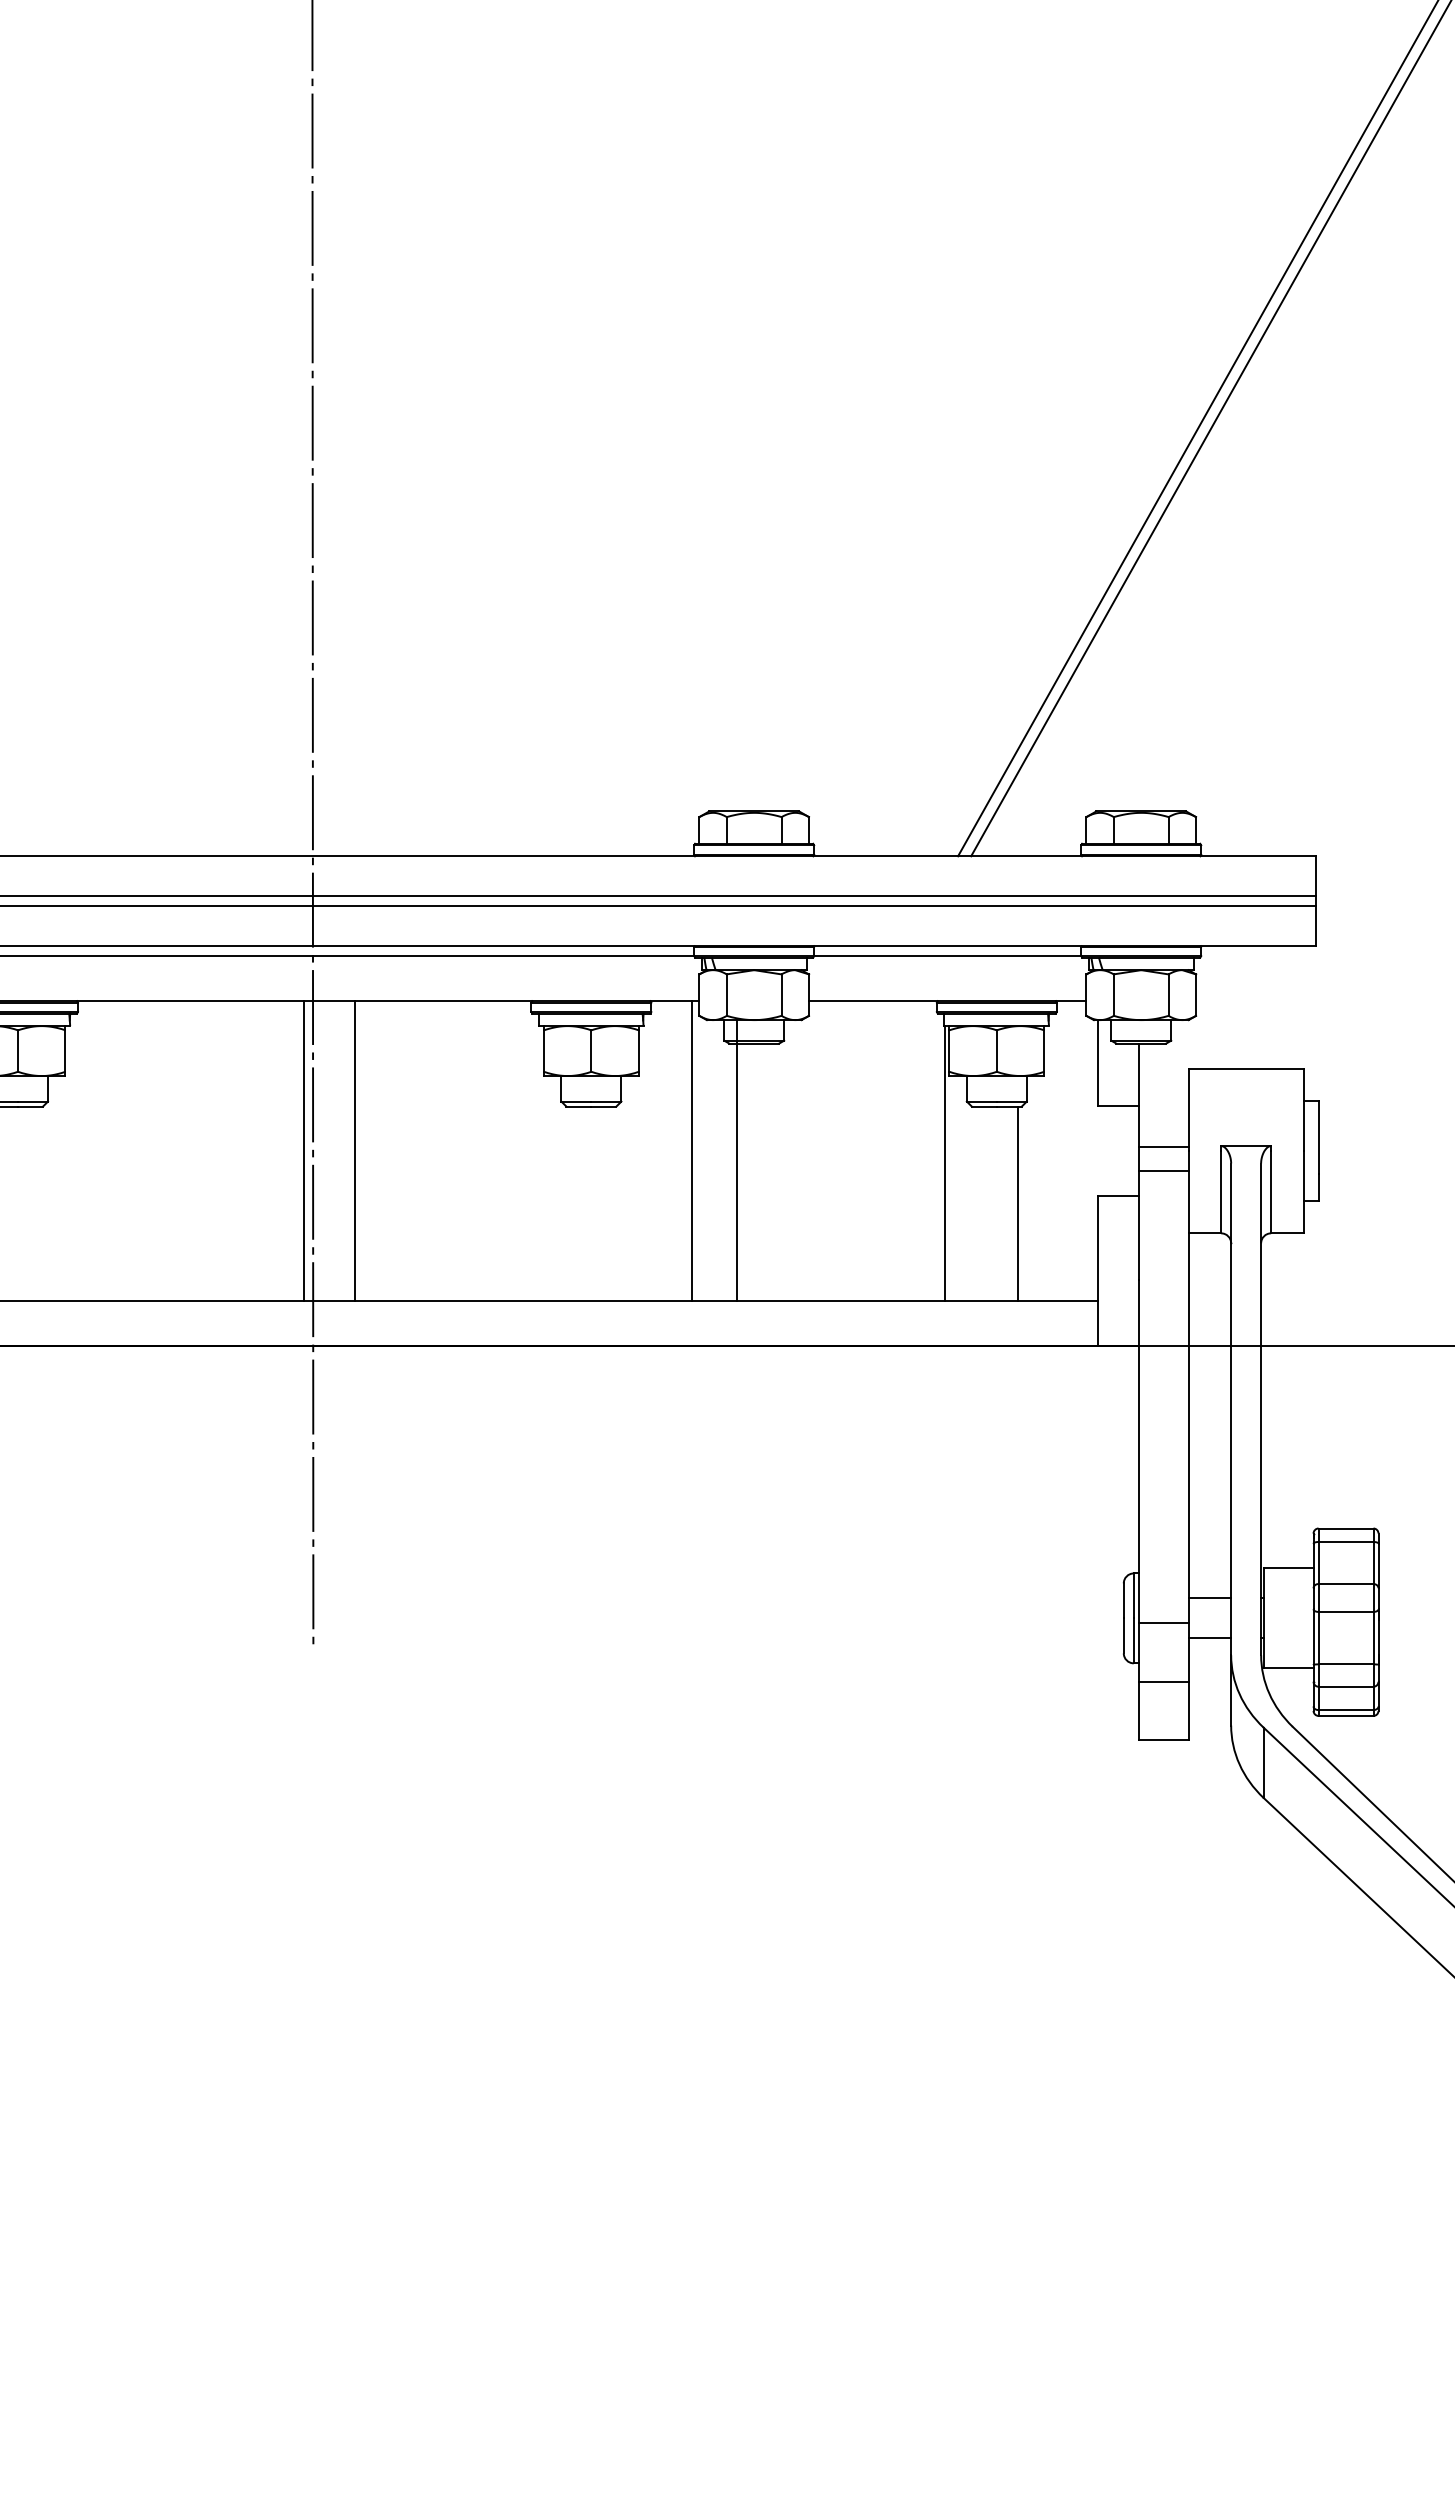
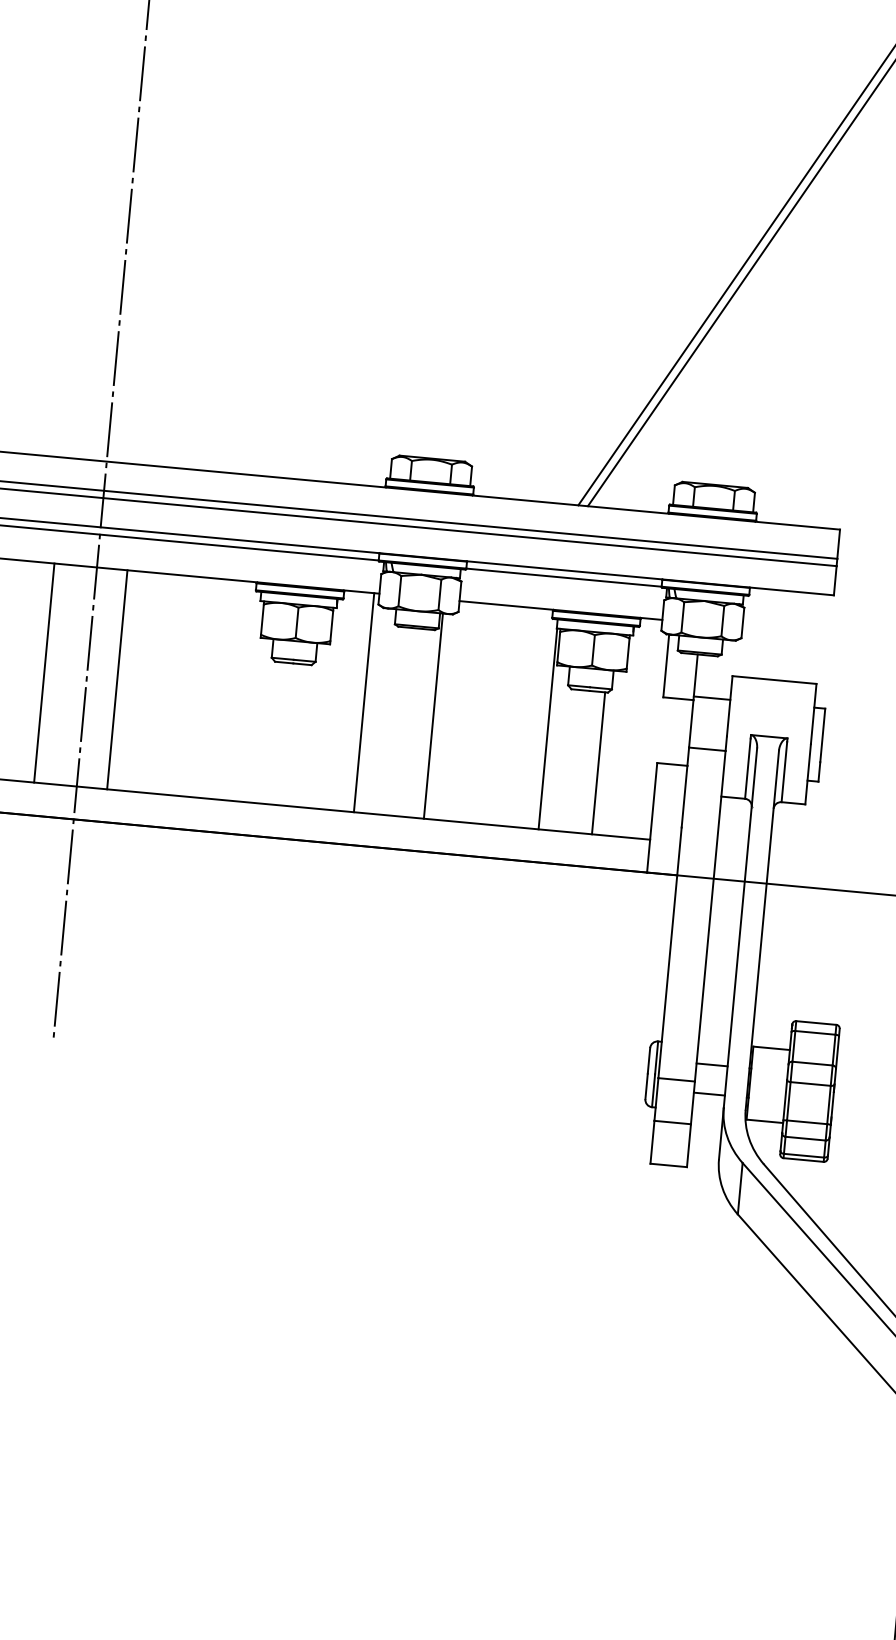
line: (1163, 1147) -> (711, 698), moved
line: (303, 1150) -> (44, 672), moved
line: (737, 1160) -> (433, 716), moved

